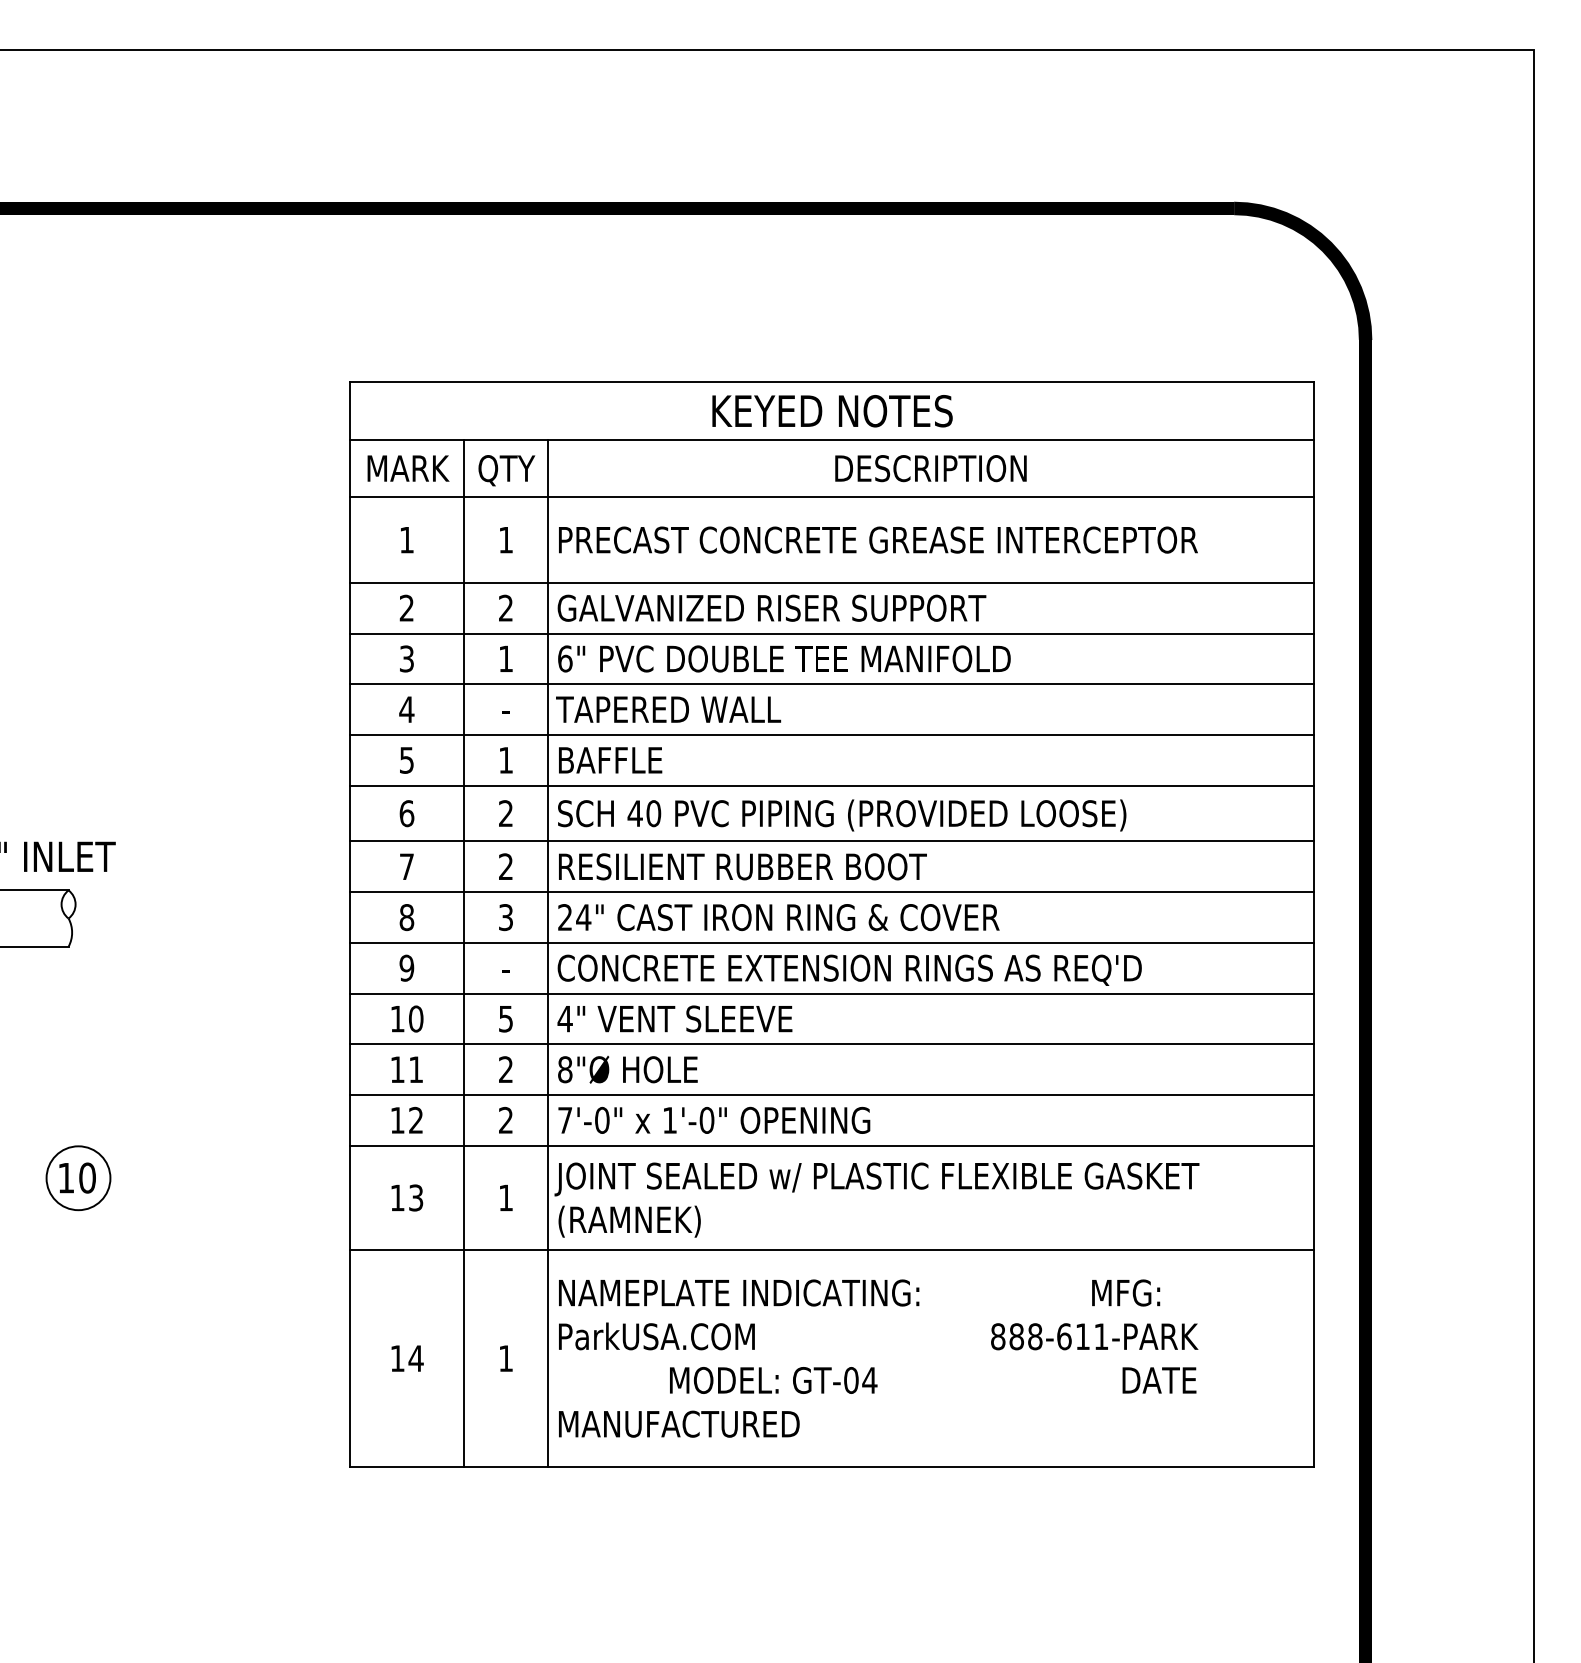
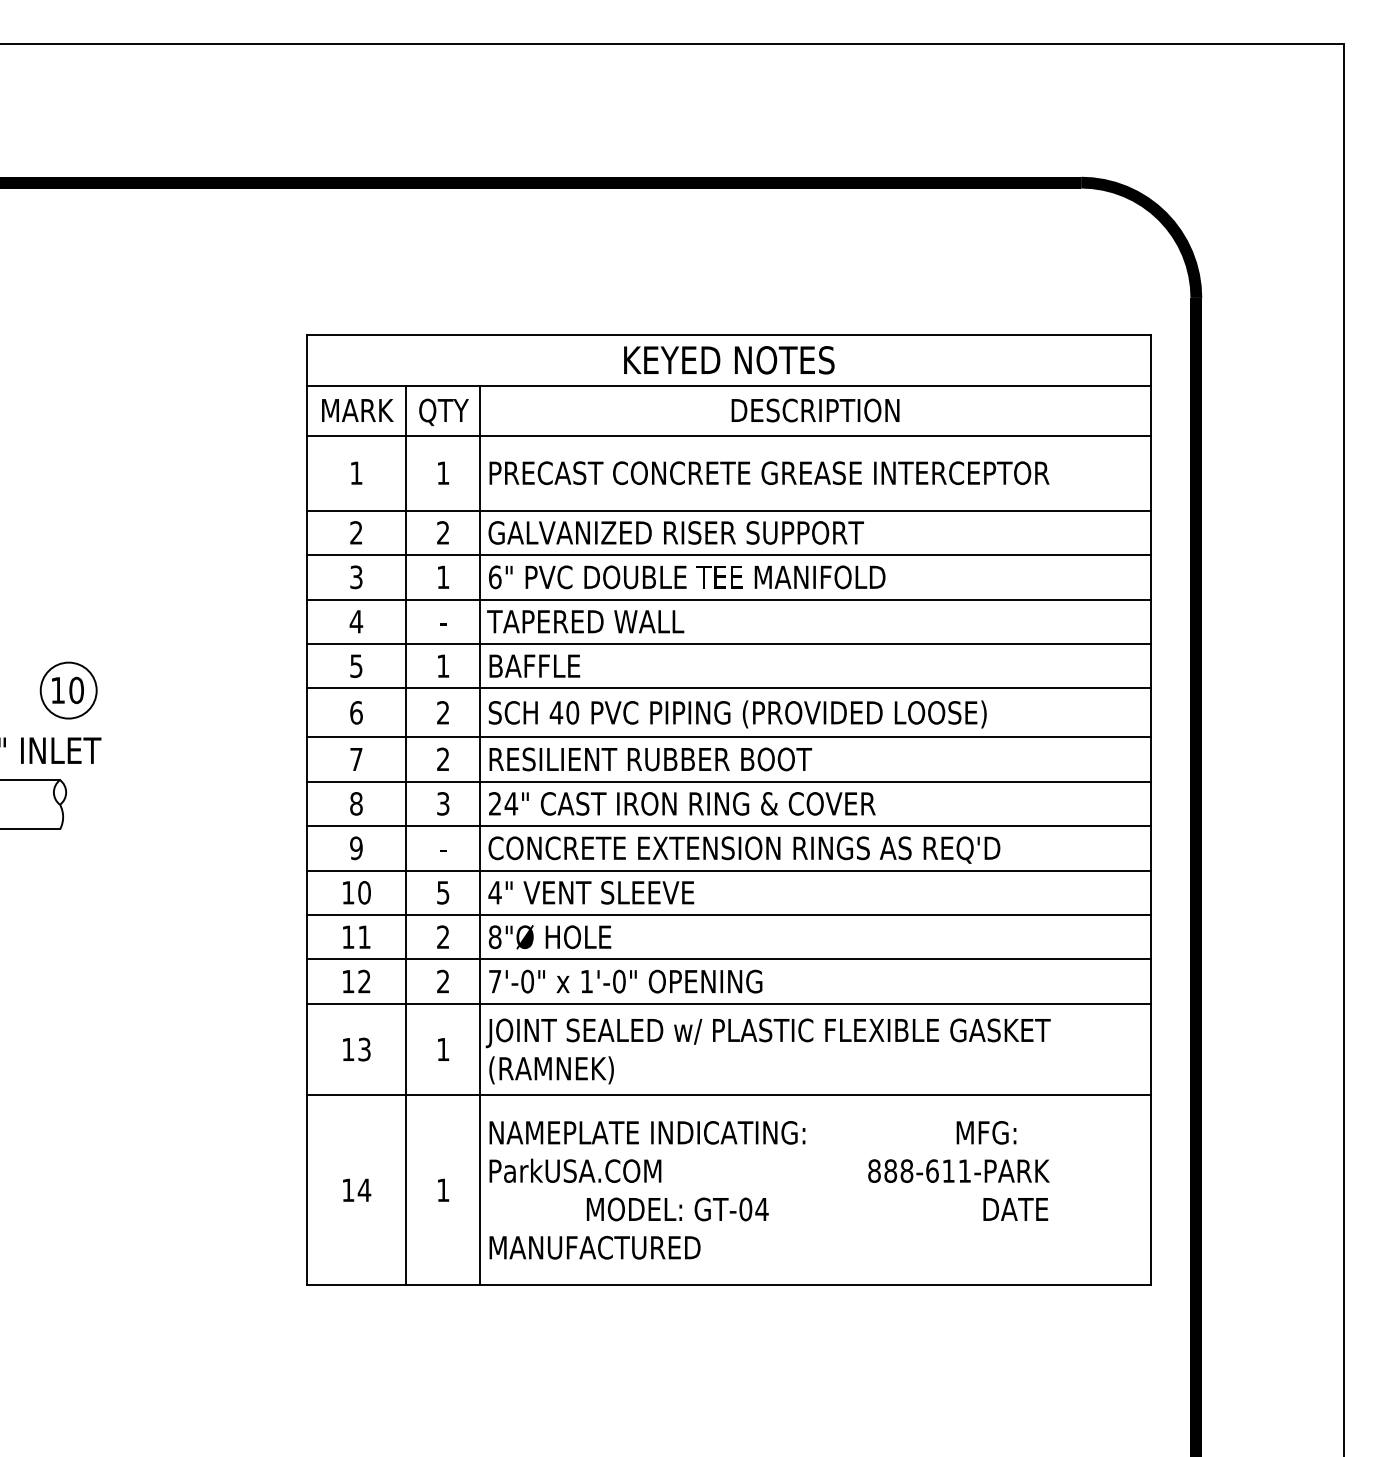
part: (78, 1178) -> (68, 690), moved

